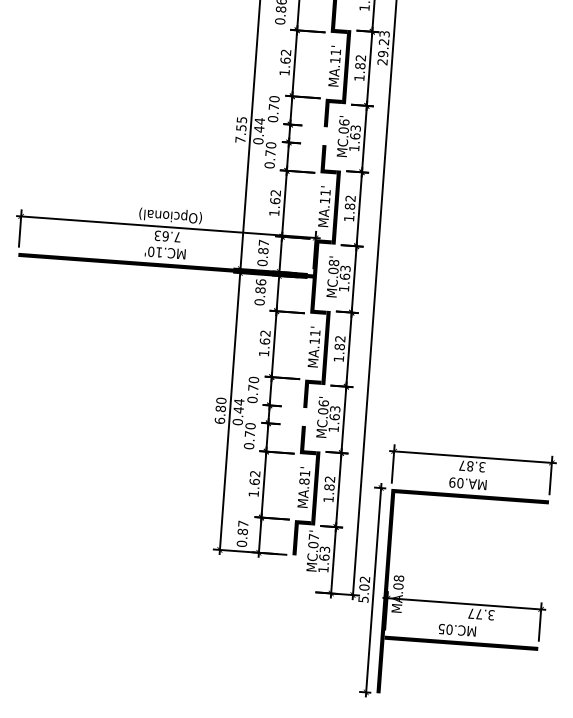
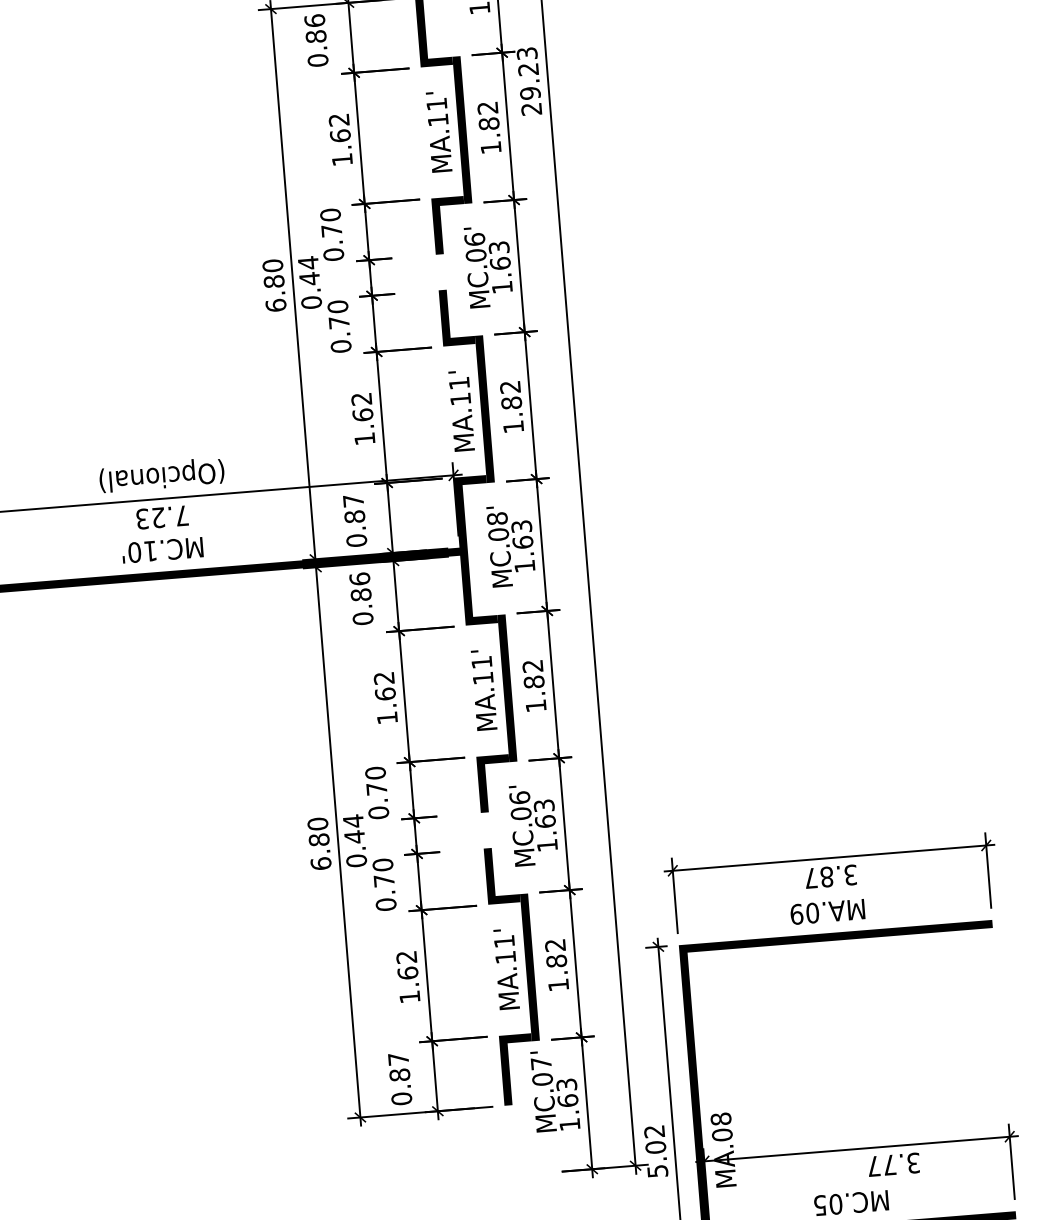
text: (241, 129) -> (274, 284), 7.55 -> 6.80
text: (165, 236) -> (158, 518), 7.63 -> 7.23
text: (304, 481) -> (505, 957), MA.81' -> MA.11'

